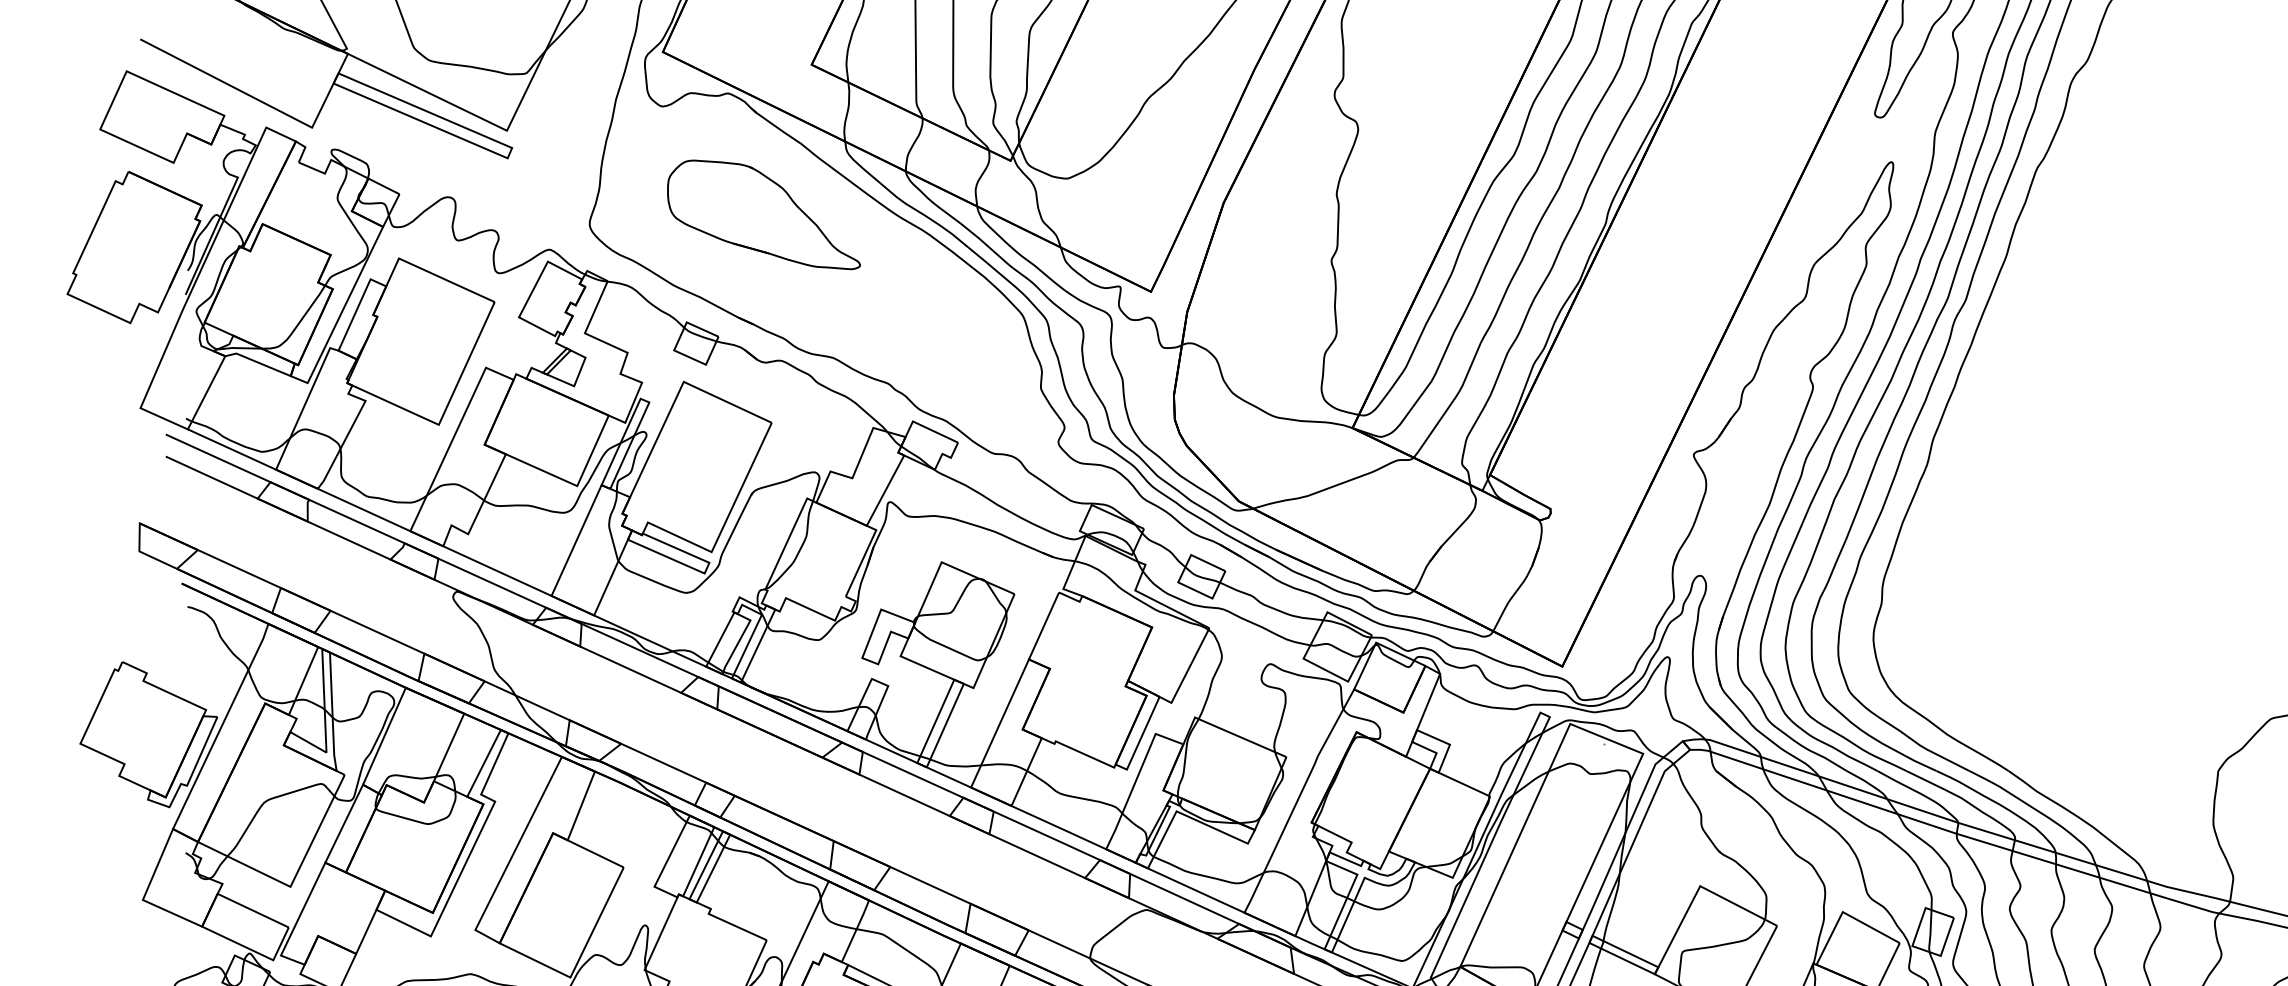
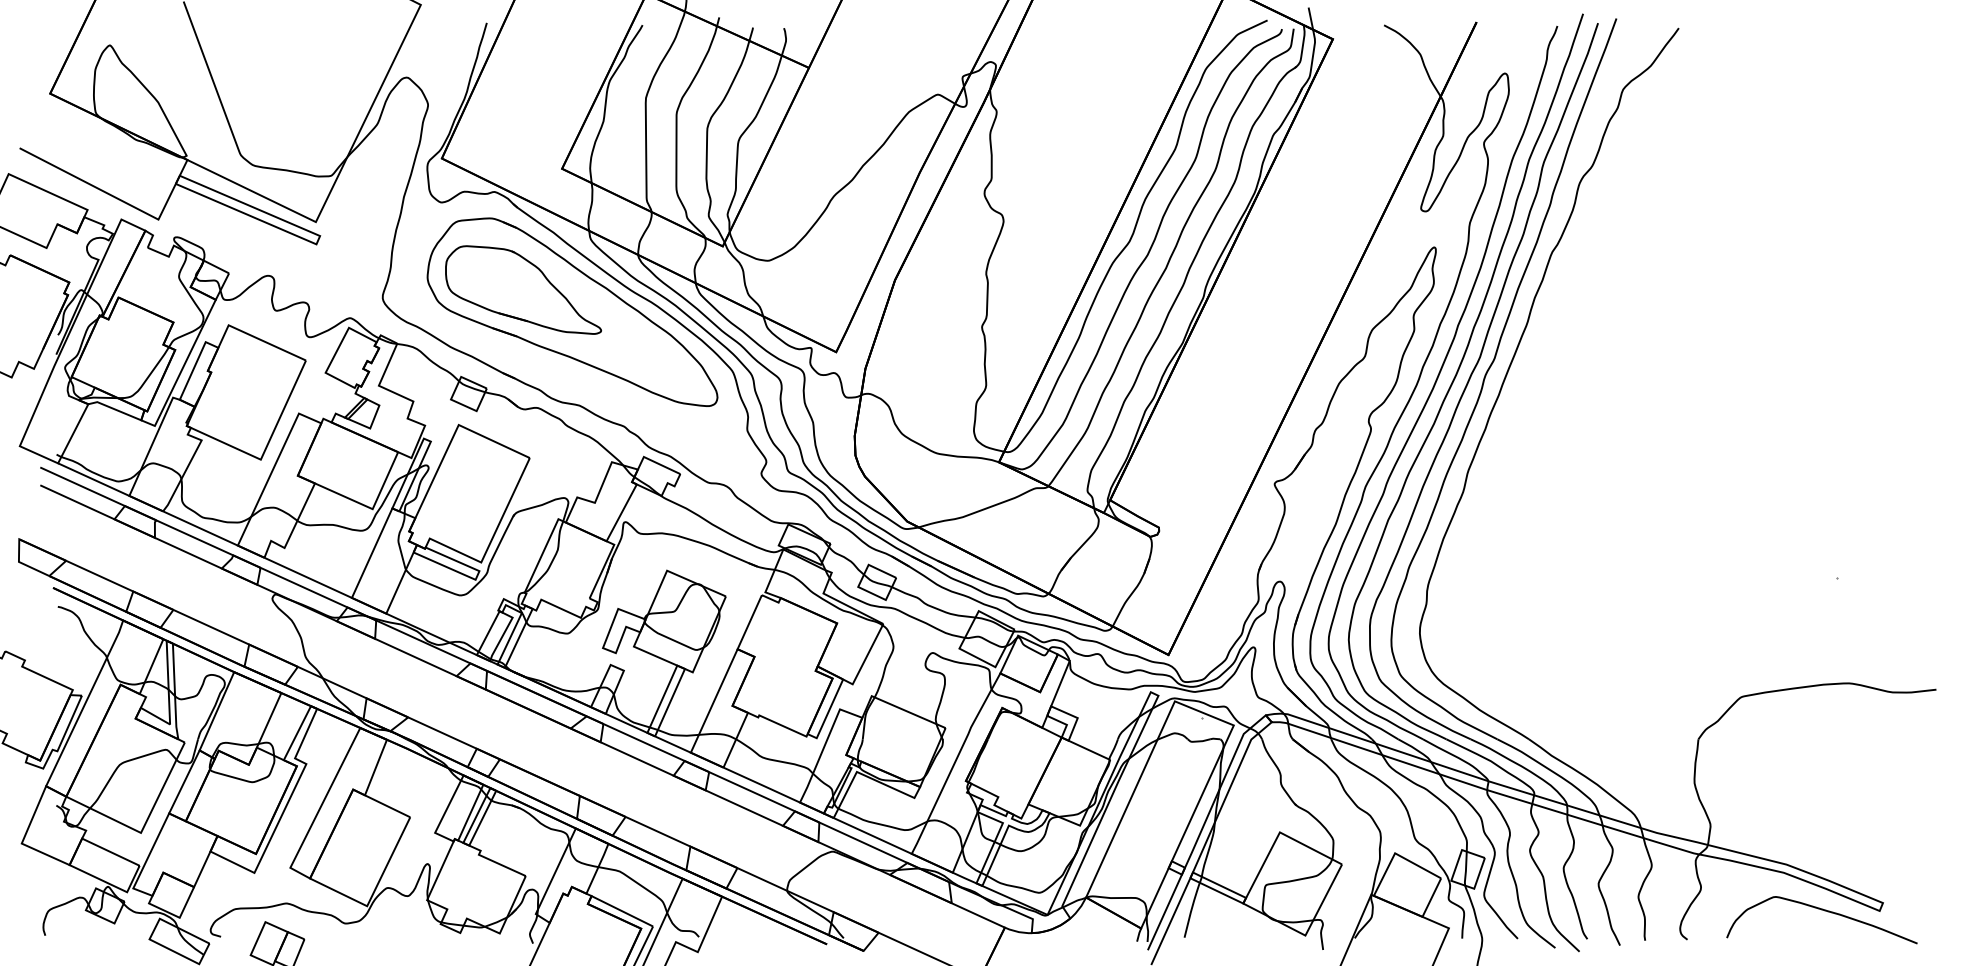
part: (824, 241) -> (572, 311), added

